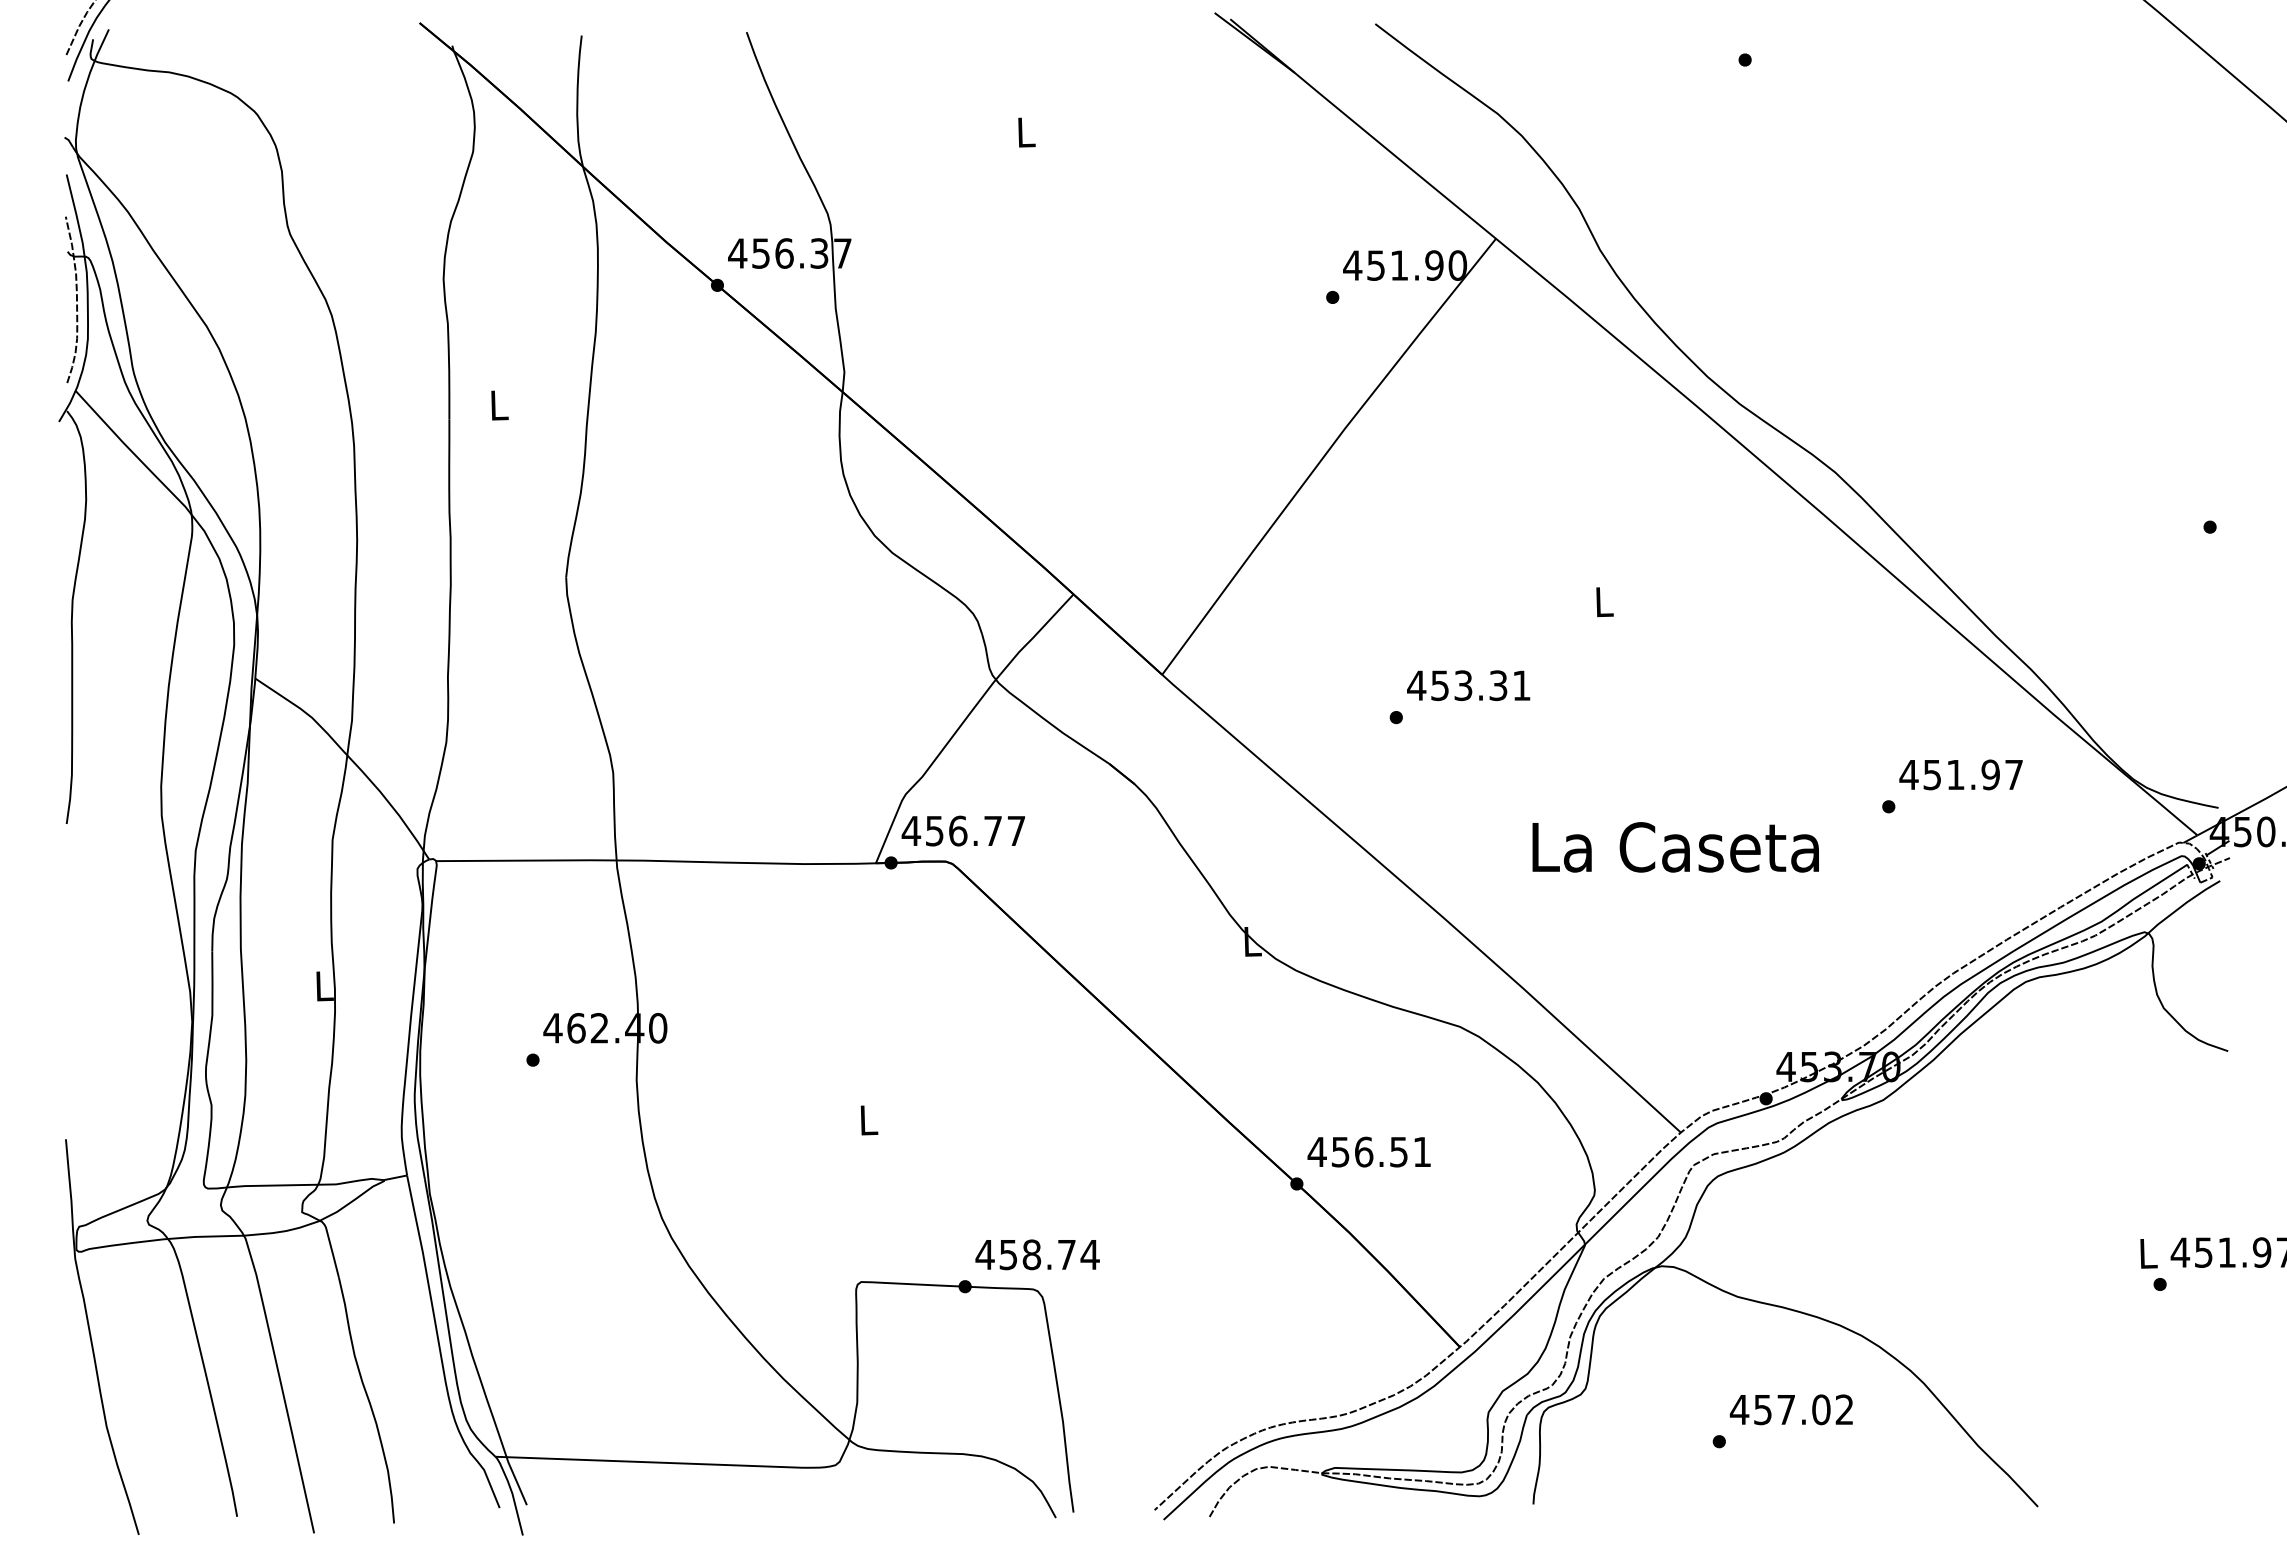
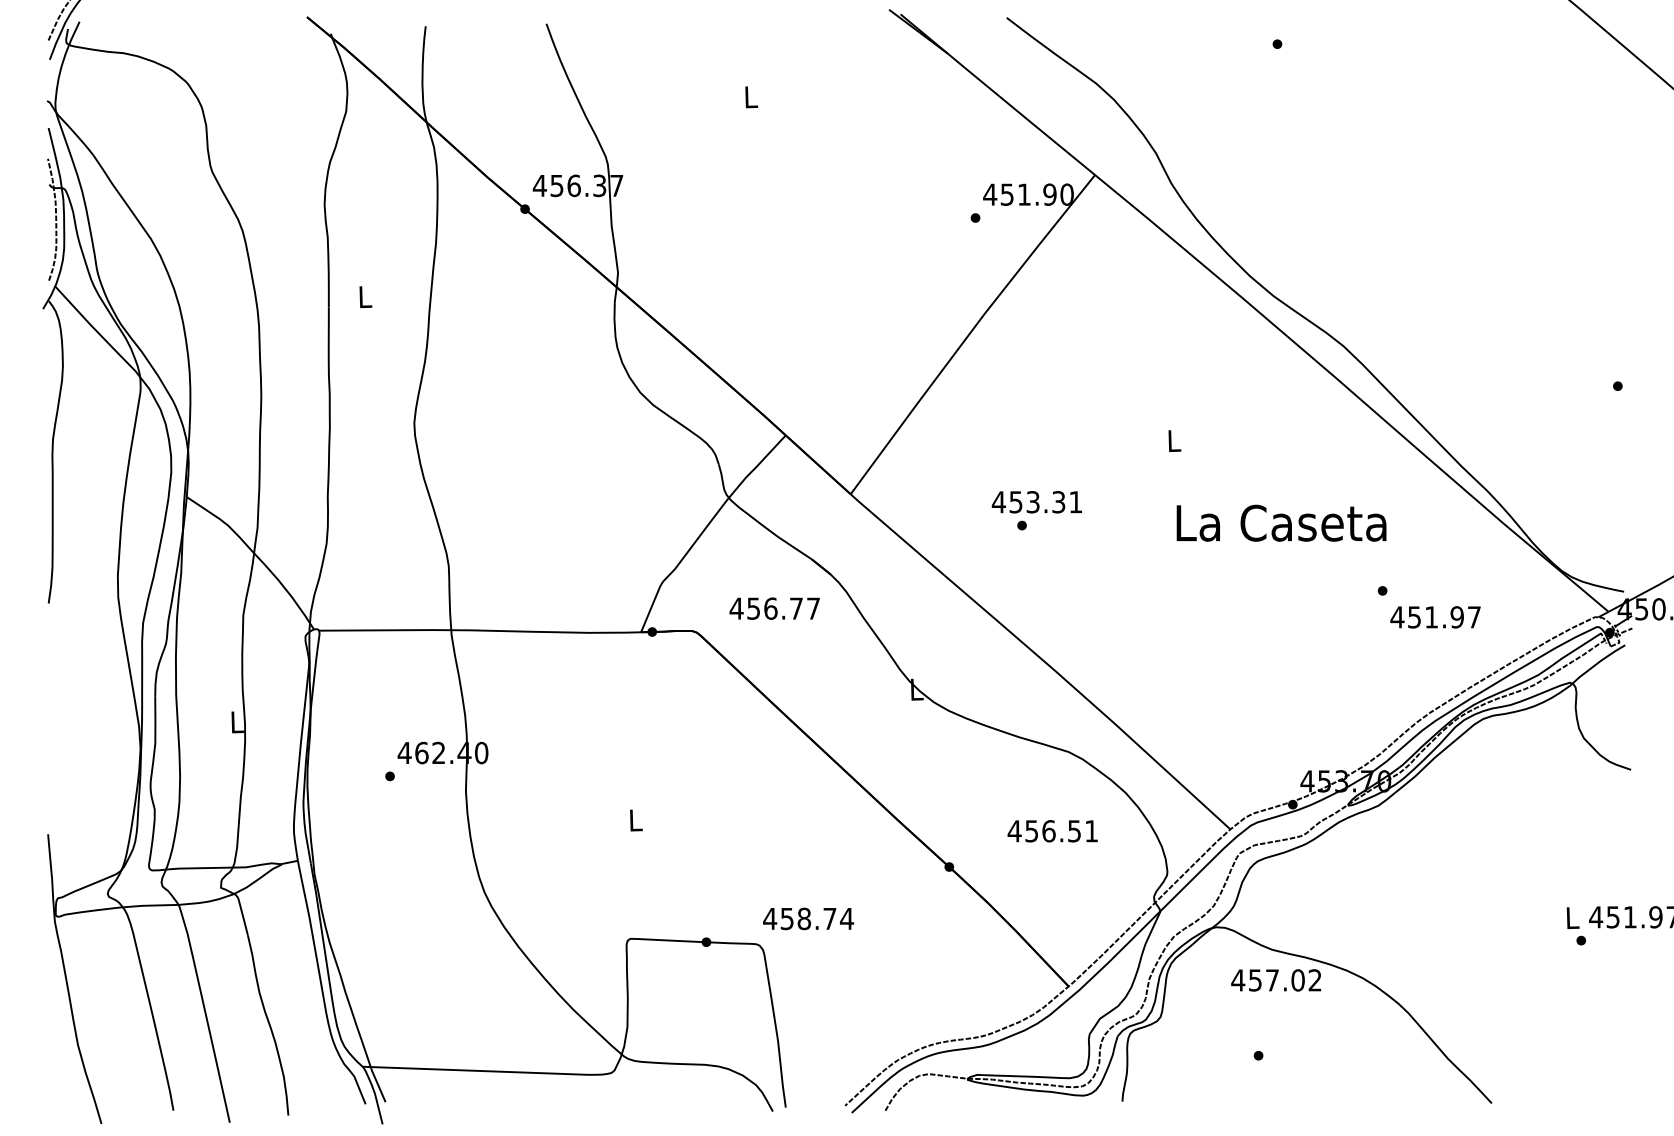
text: (1468, 685) -> (1036, 502), moved
text: (1960, 774) -> (1435, 617), moved
text: (962, 830) -> (774, 608), moved
text: (1675, 847) -> (1281, 523), moved
text: (1368, 1151) -> (1052, 830), moved
text: (1037, 1254) -> (808, 918), moved
text: (1790, 1409) -> (1275, 980), moved

